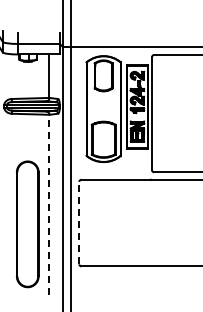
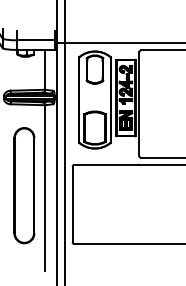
line: (49, 205) -> (45, 188), dashed -> solid
line: (79, 223) -> (72, 204), dashed -> solid
part: (27, 224) -> (24, 185), moved

